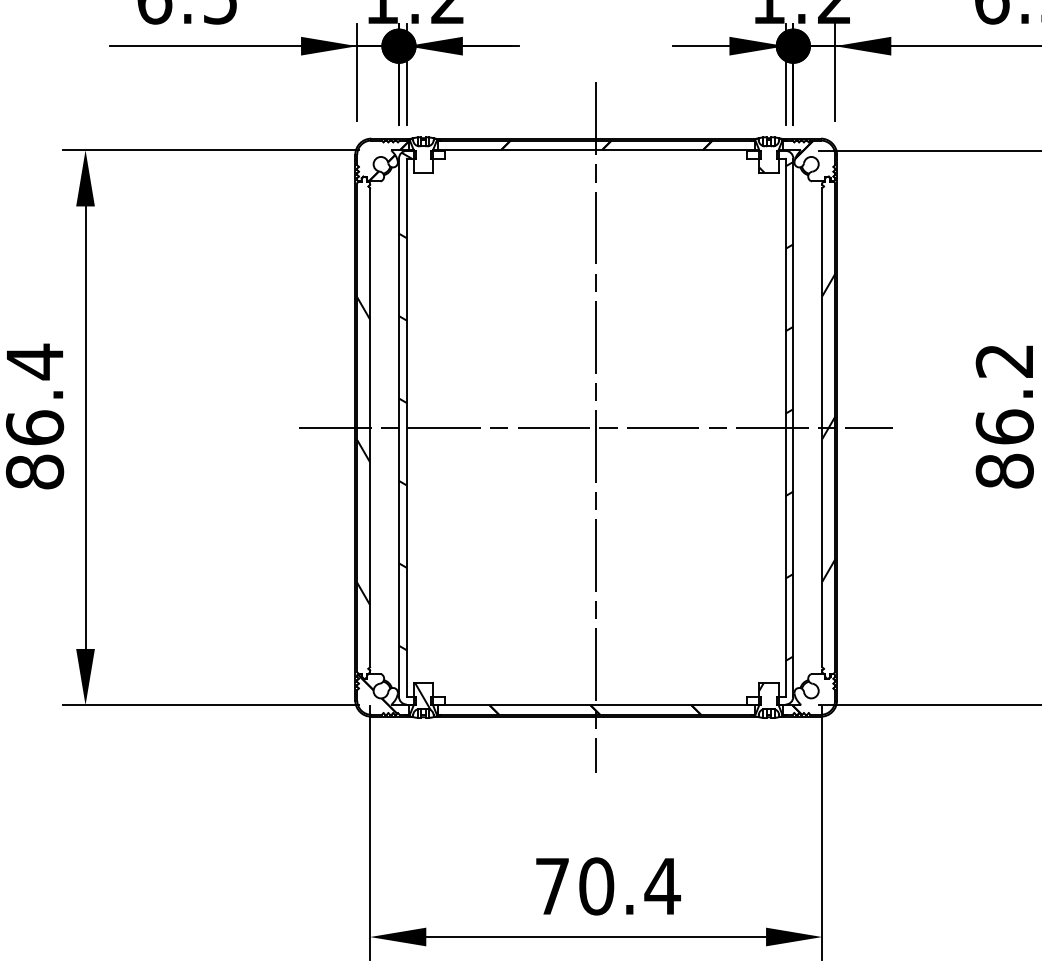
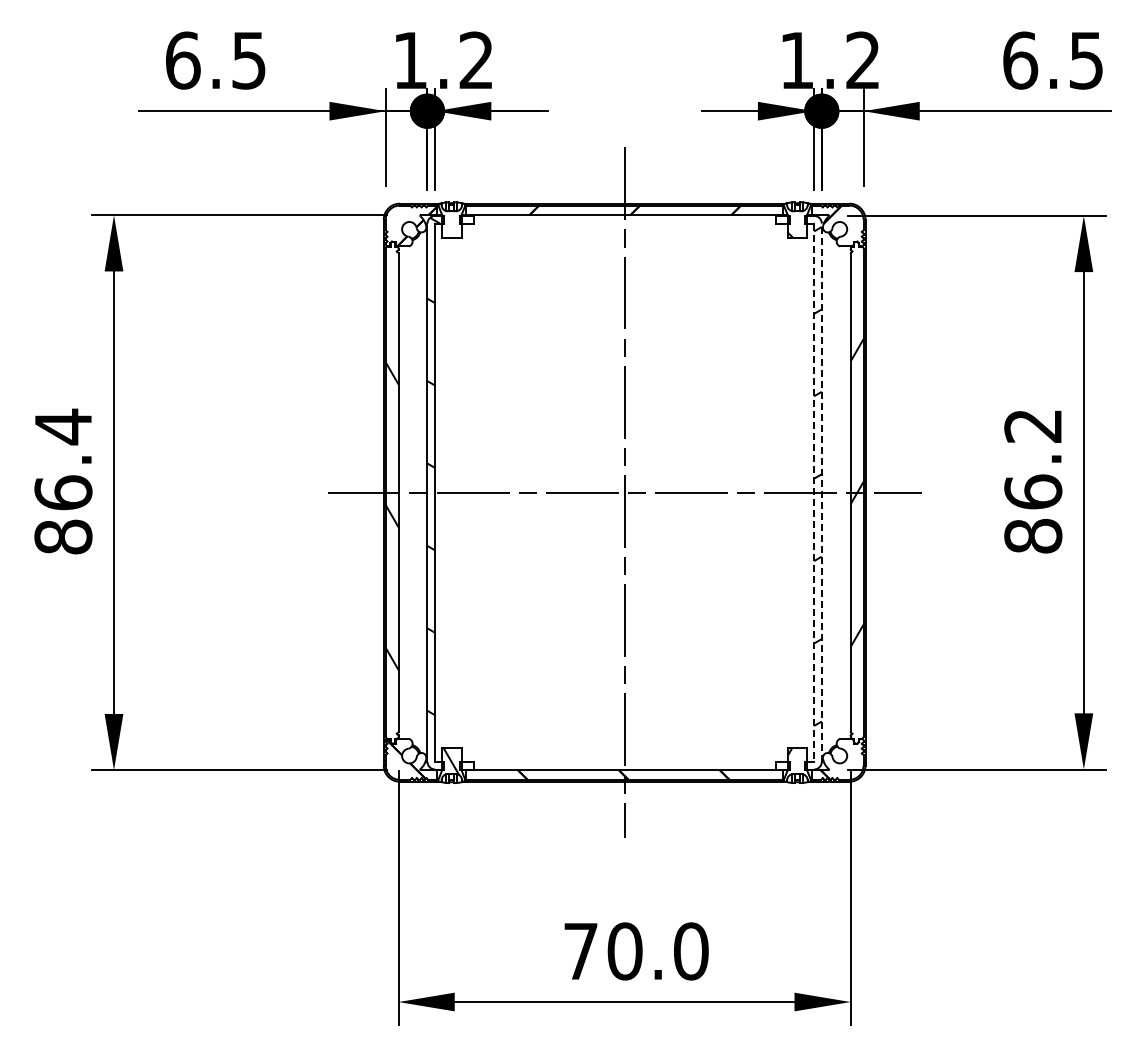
line: (793, 427) -> (821, 492), solid -> dashed
line: (786, 428) -> (814, 493), solid -> dashed
text: (662, 886) -> (690, 951), 70.4 -> 70.0

